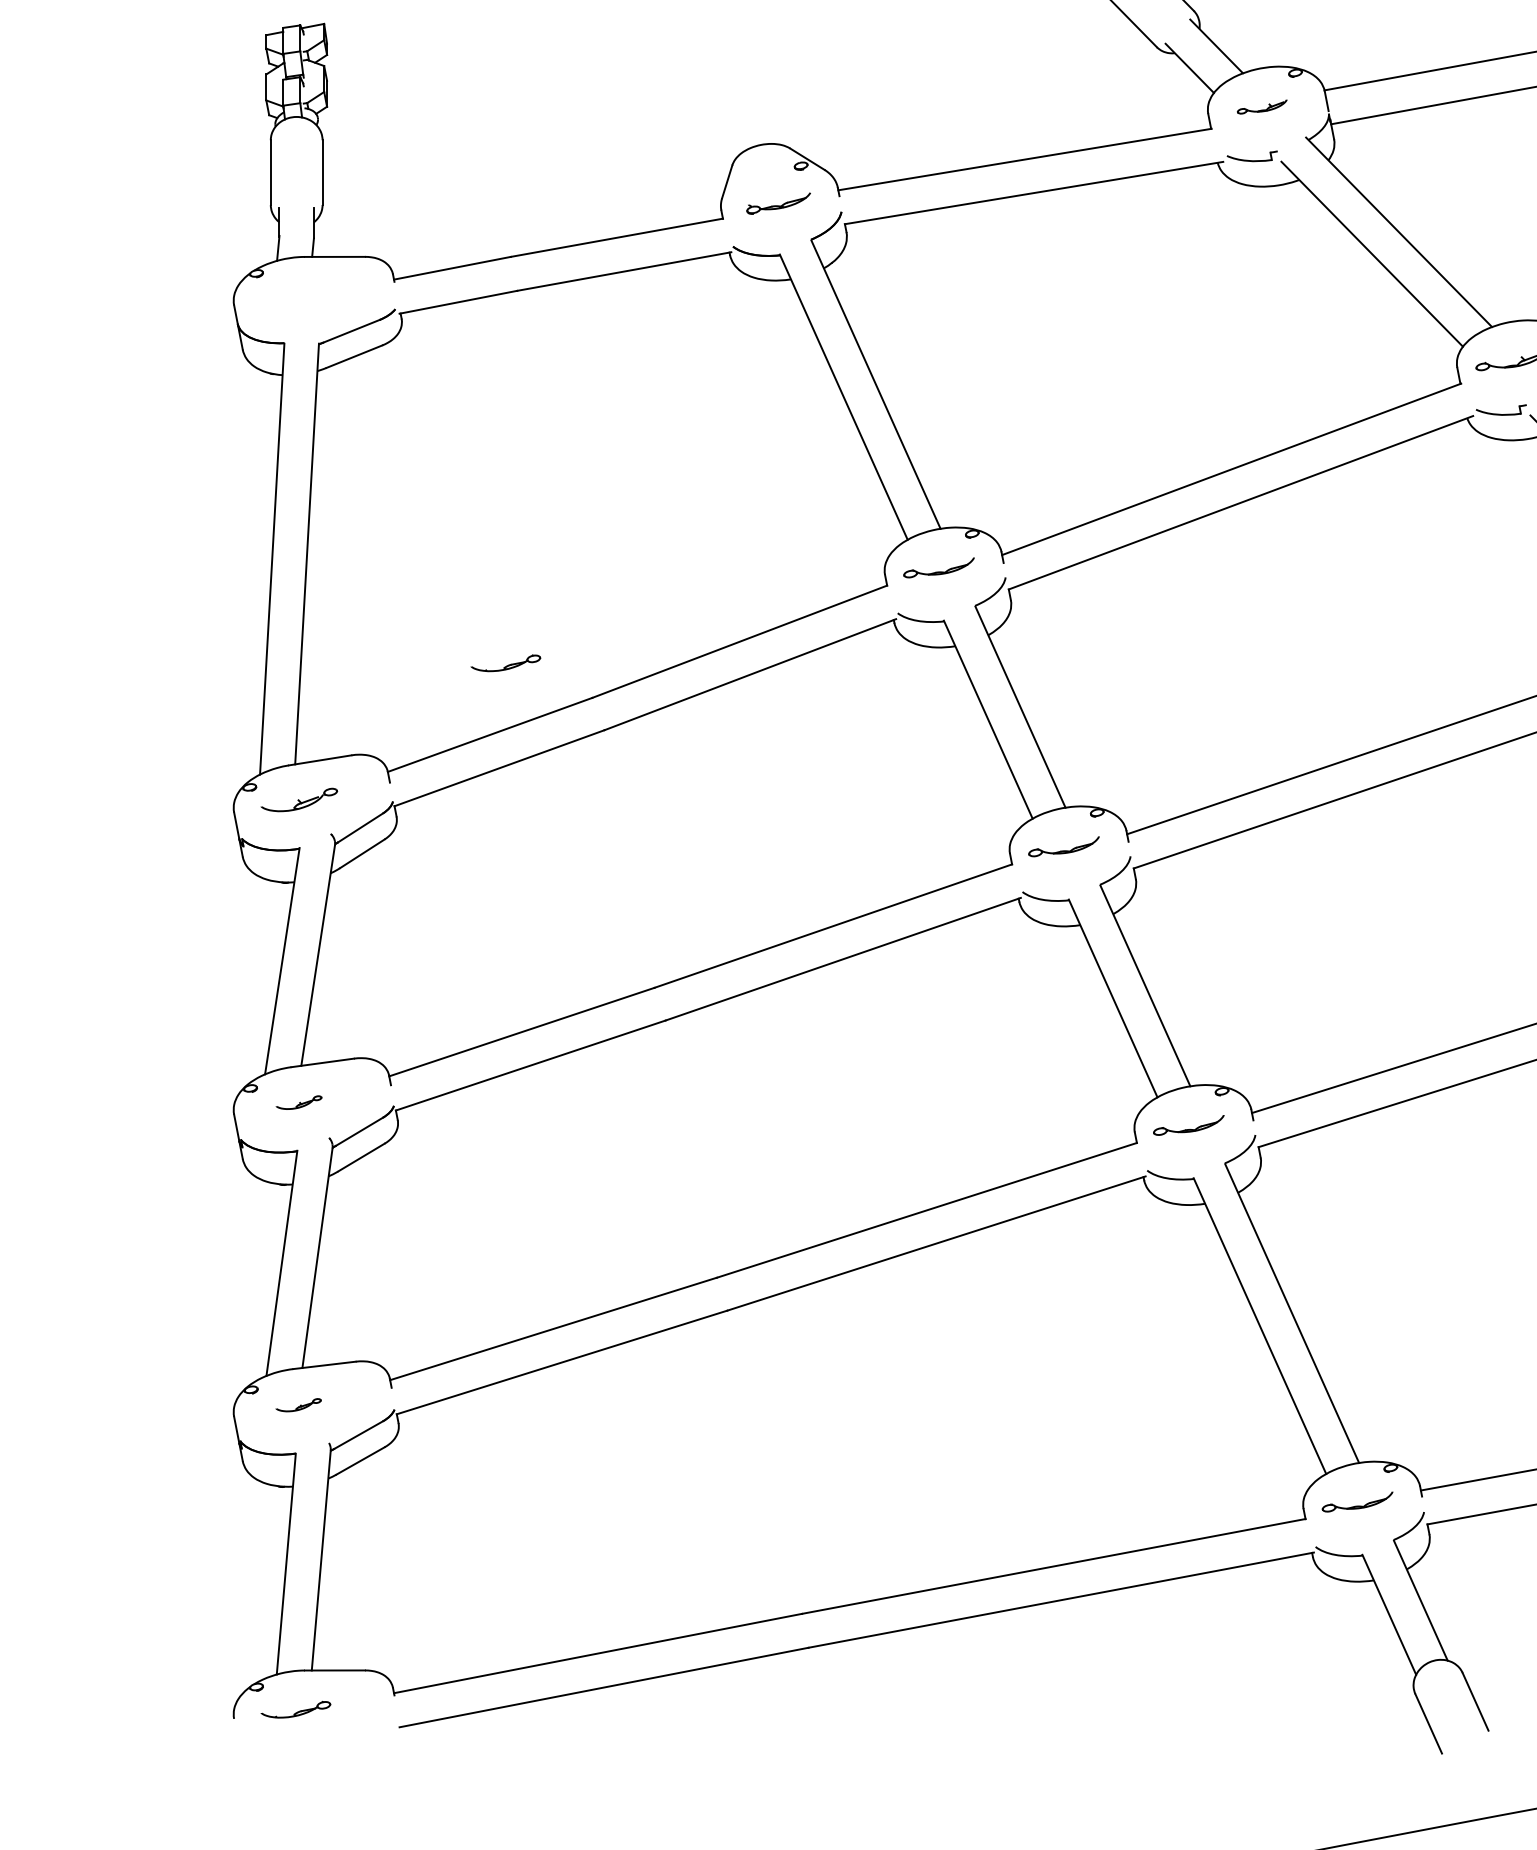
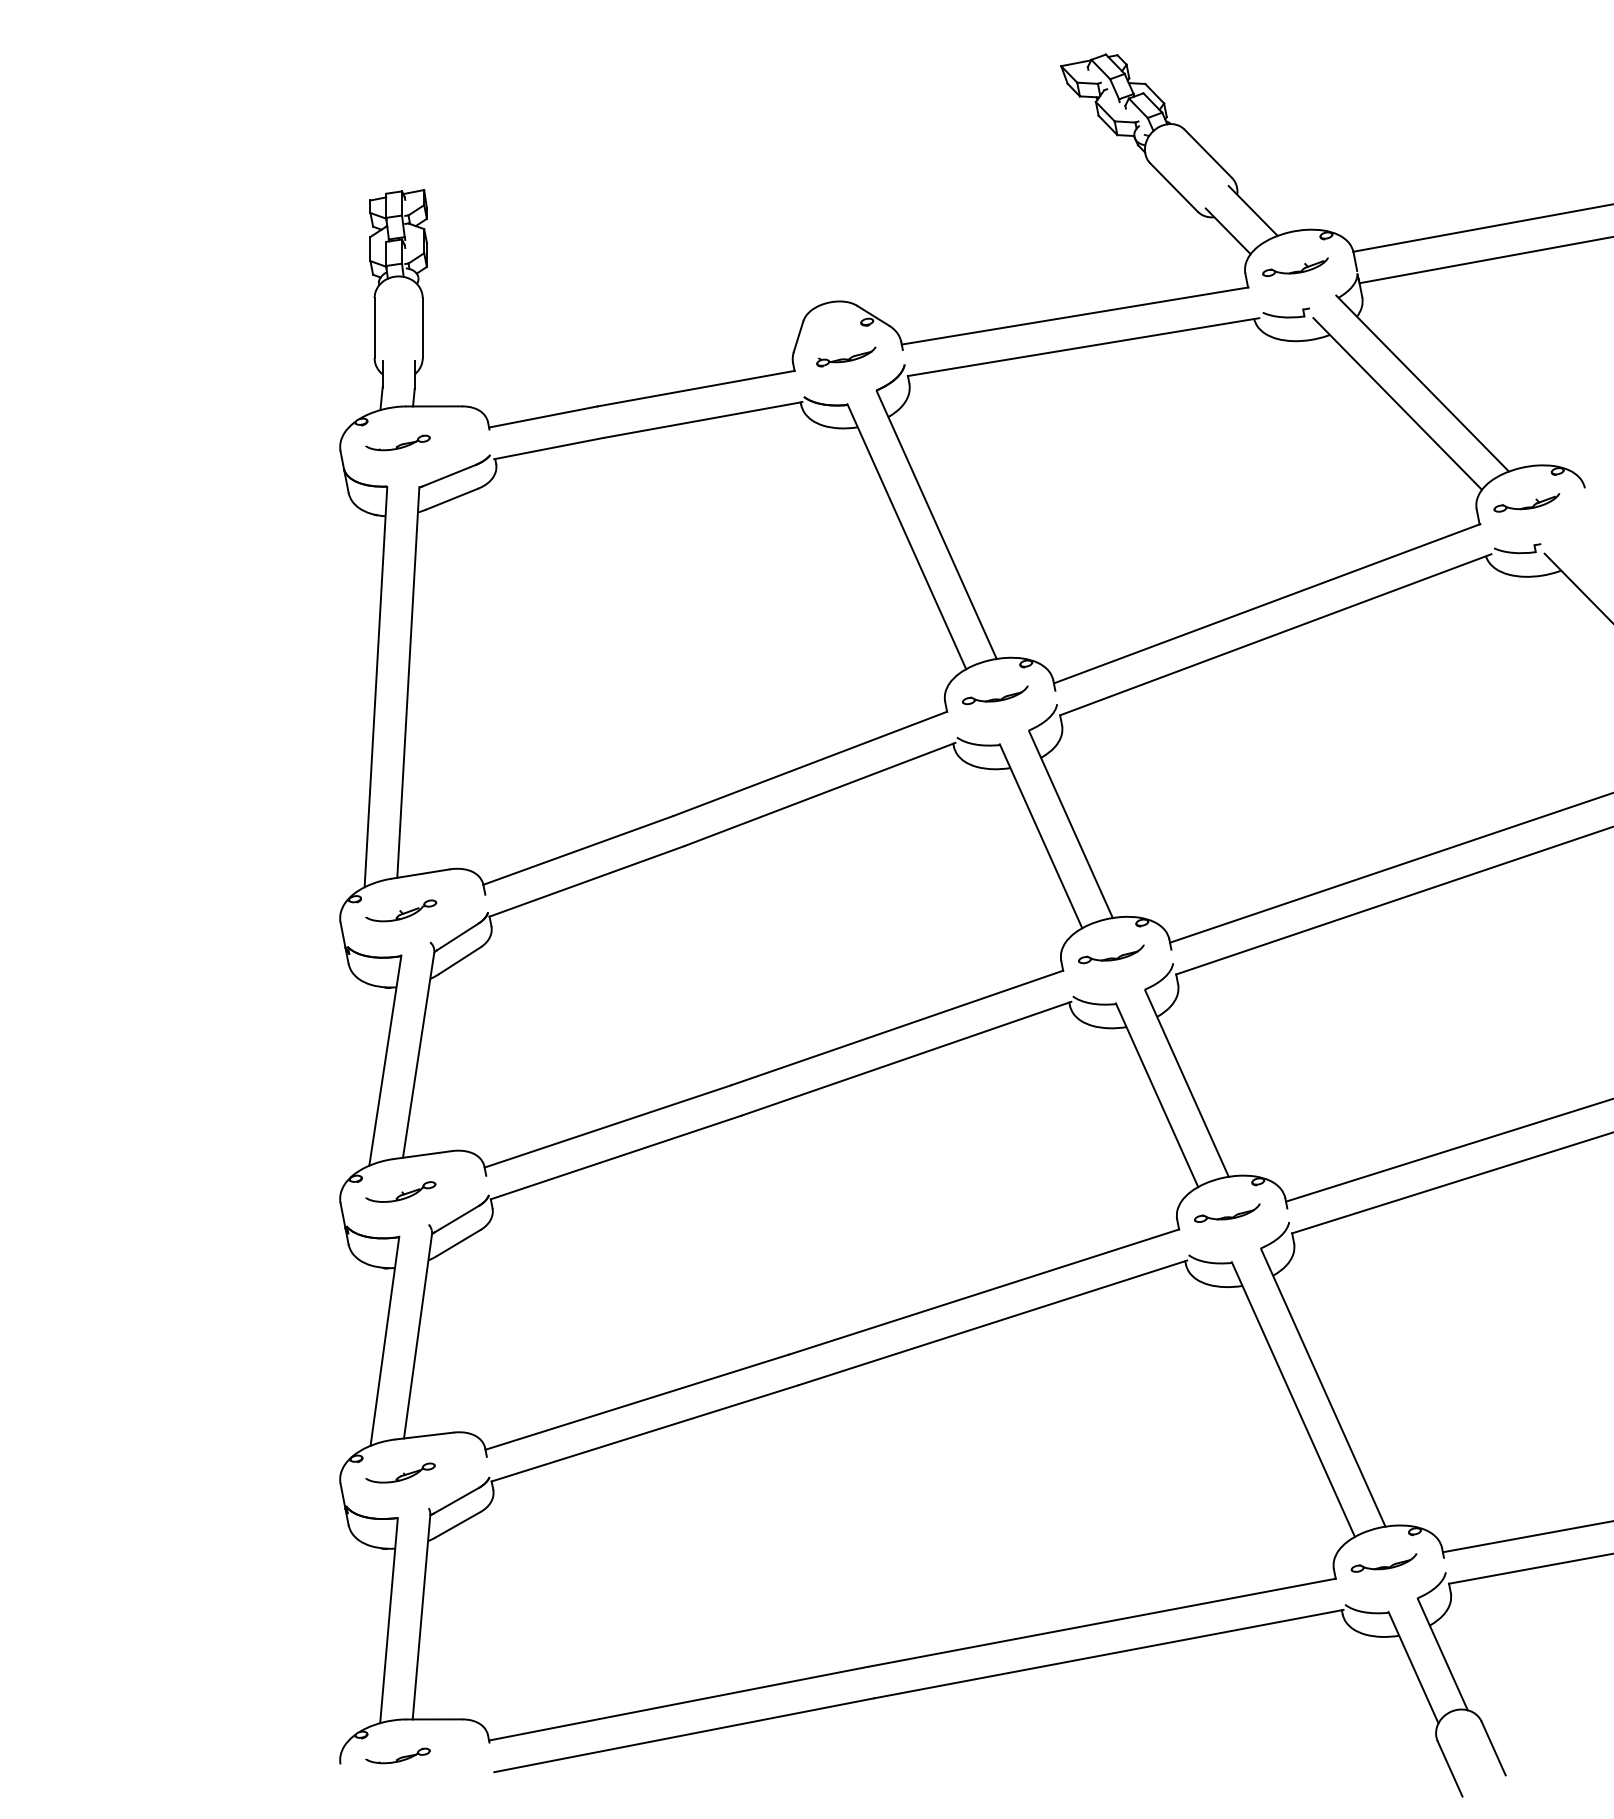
part: (1262, 106) -> (1295, 266), size x1.43
part: (505, 662) -> (397, 442), moved
part: (298, 1102) -> (400, 1191), size x1.67
part: (298, 1404) -> (400, 1472), size x1.67

